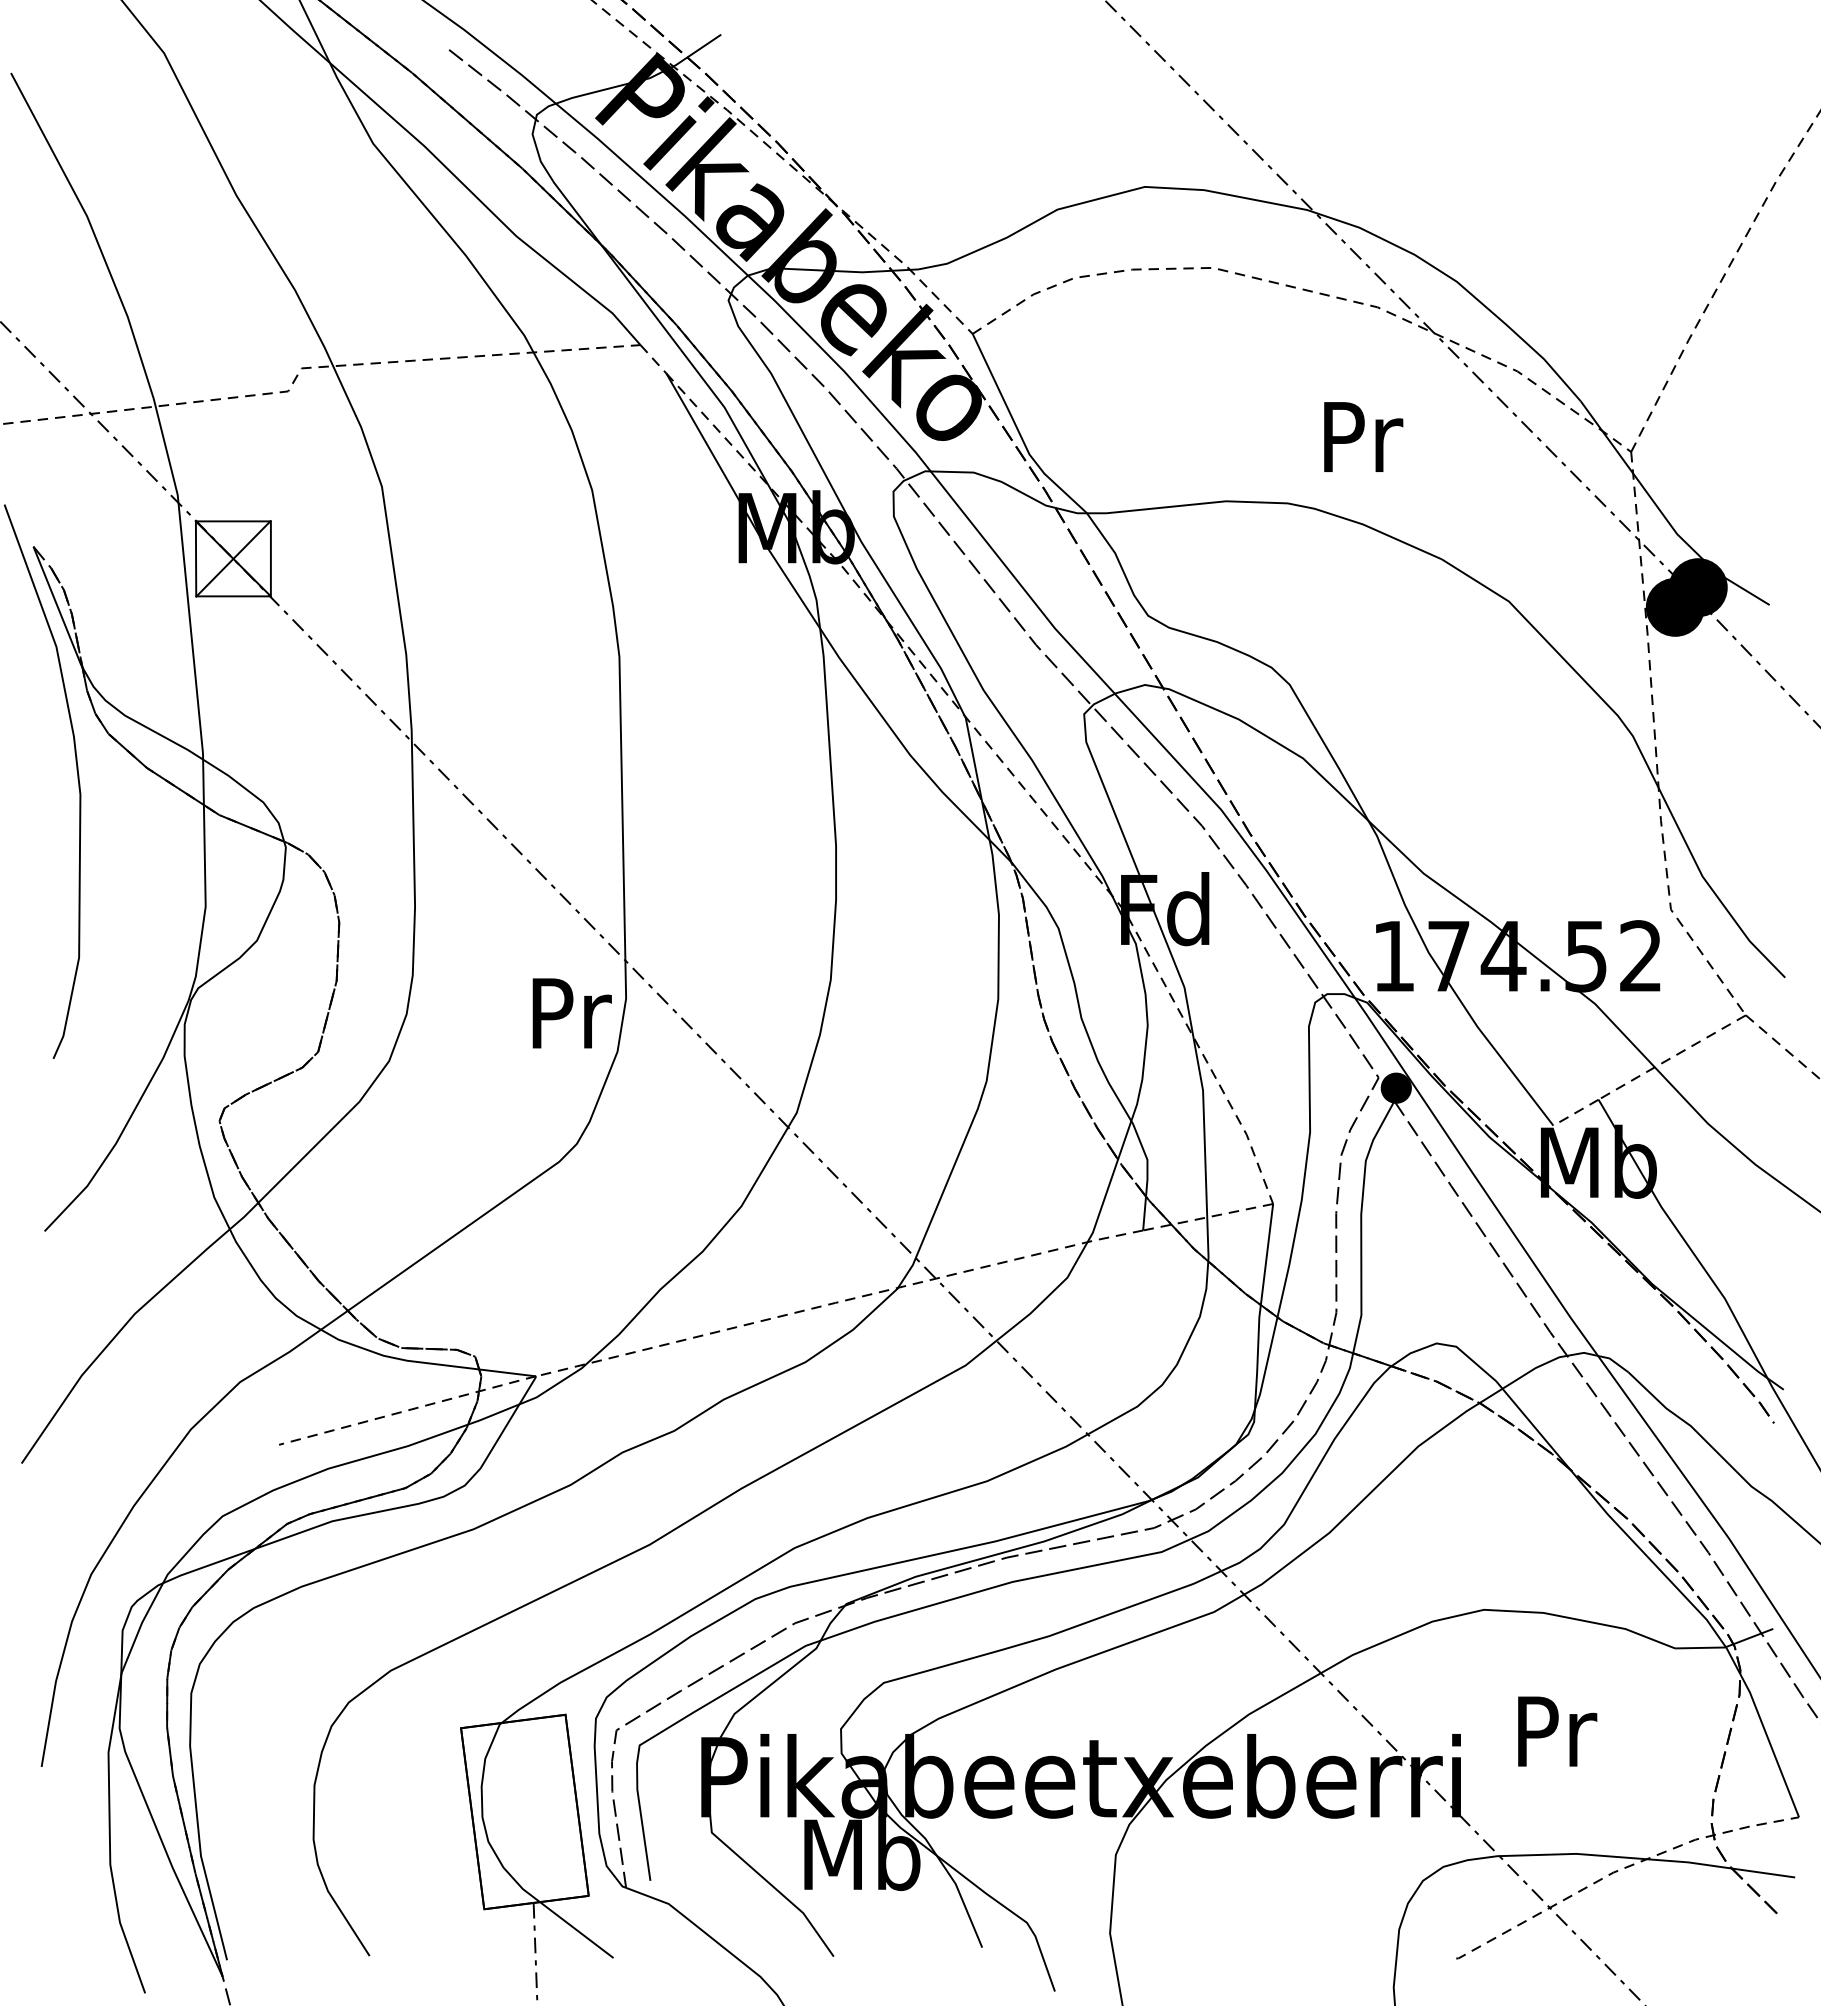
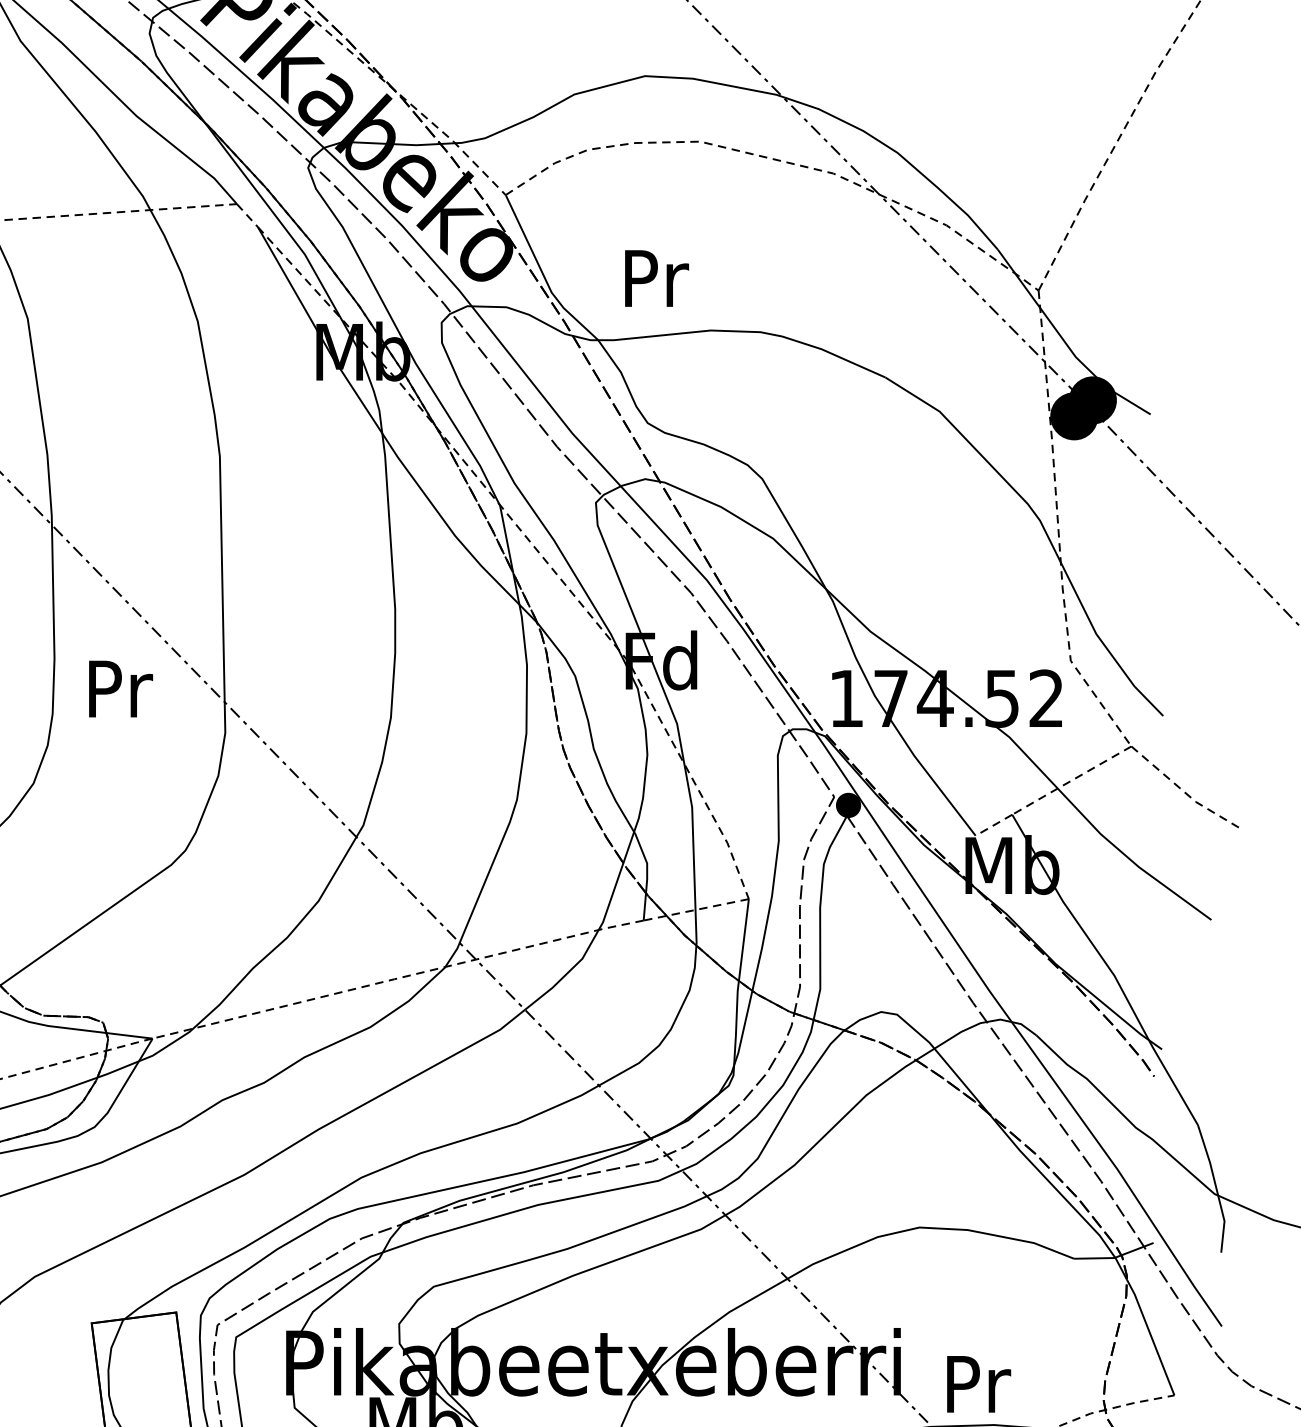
text: (1363, 436) -> (656, 278), moved
text: (571, 1013) -> (120, 689), moved
text: (1557, 1731) -> (978, 1384), moved

